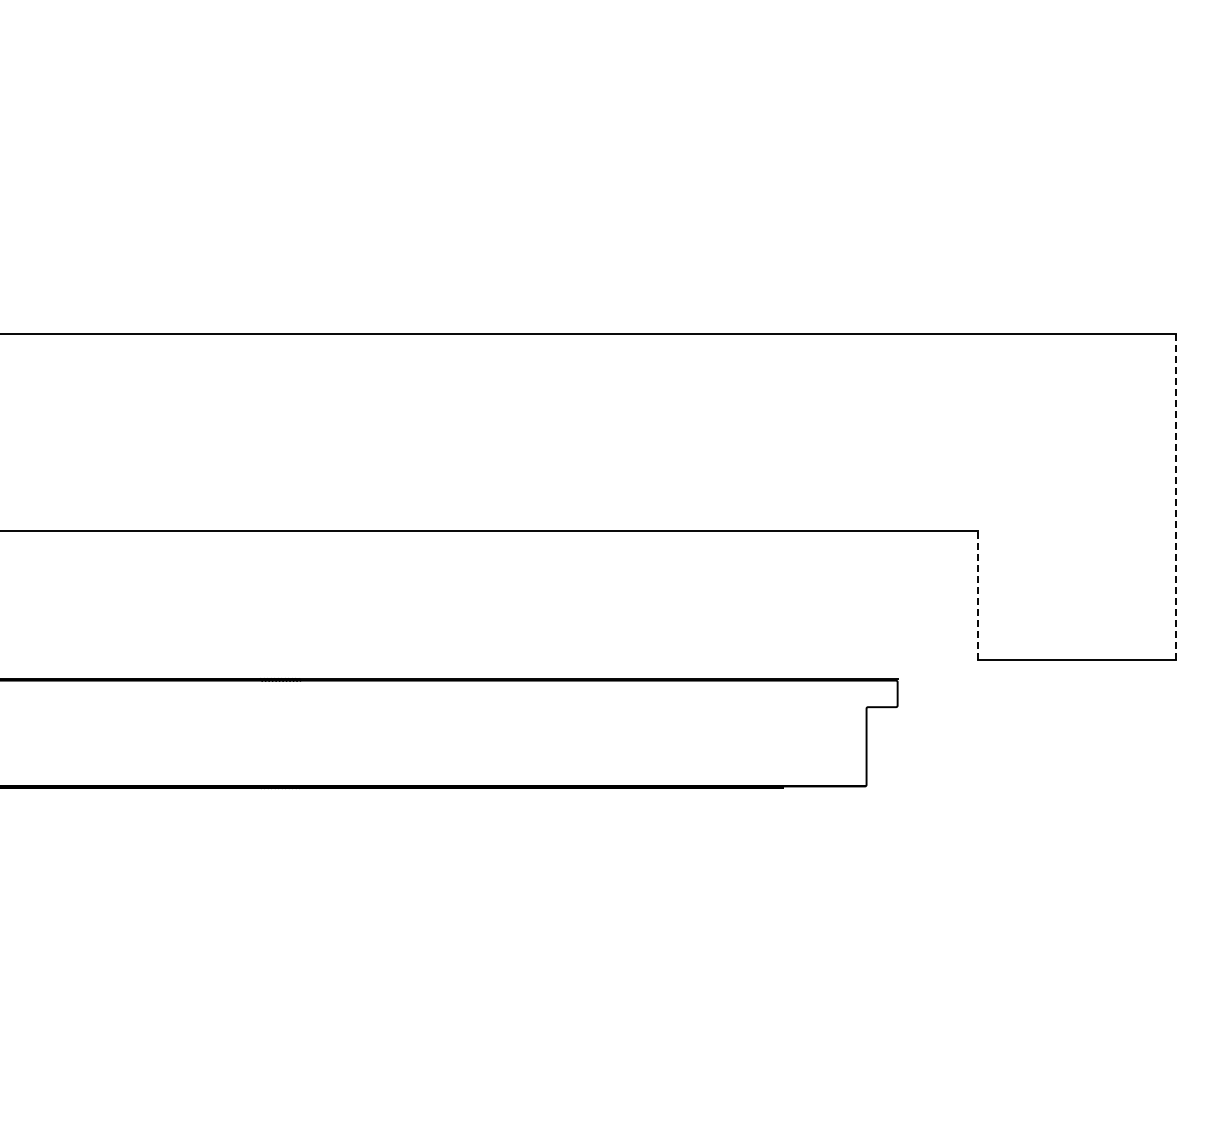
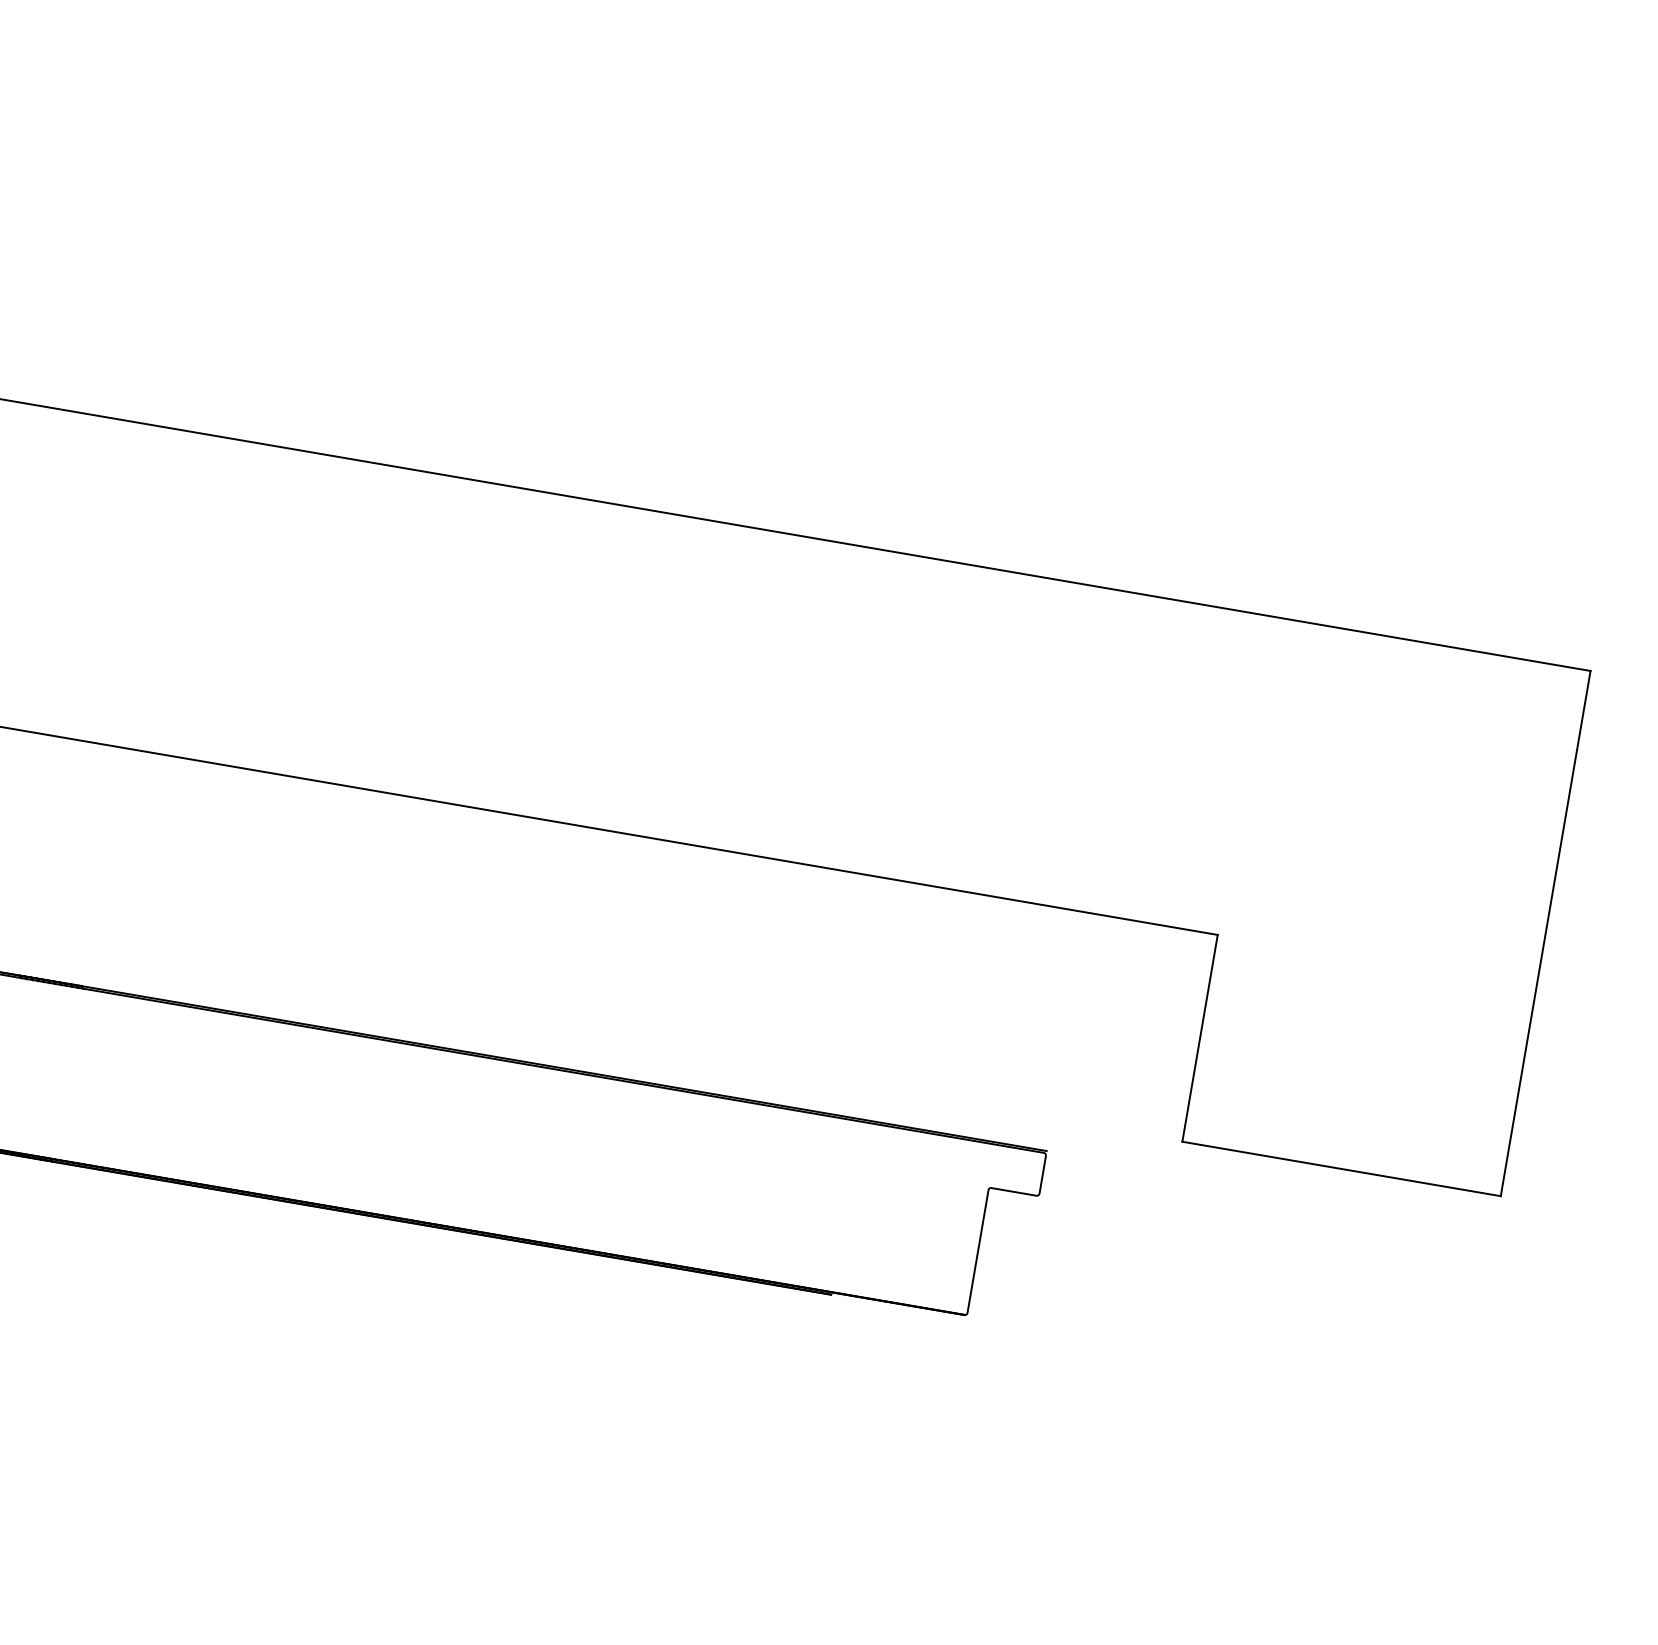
line: (1175, 496) -> (1545, 933), dashed -> solid
line: (978, 595) -> (1200, 1038), dashed -> solid

